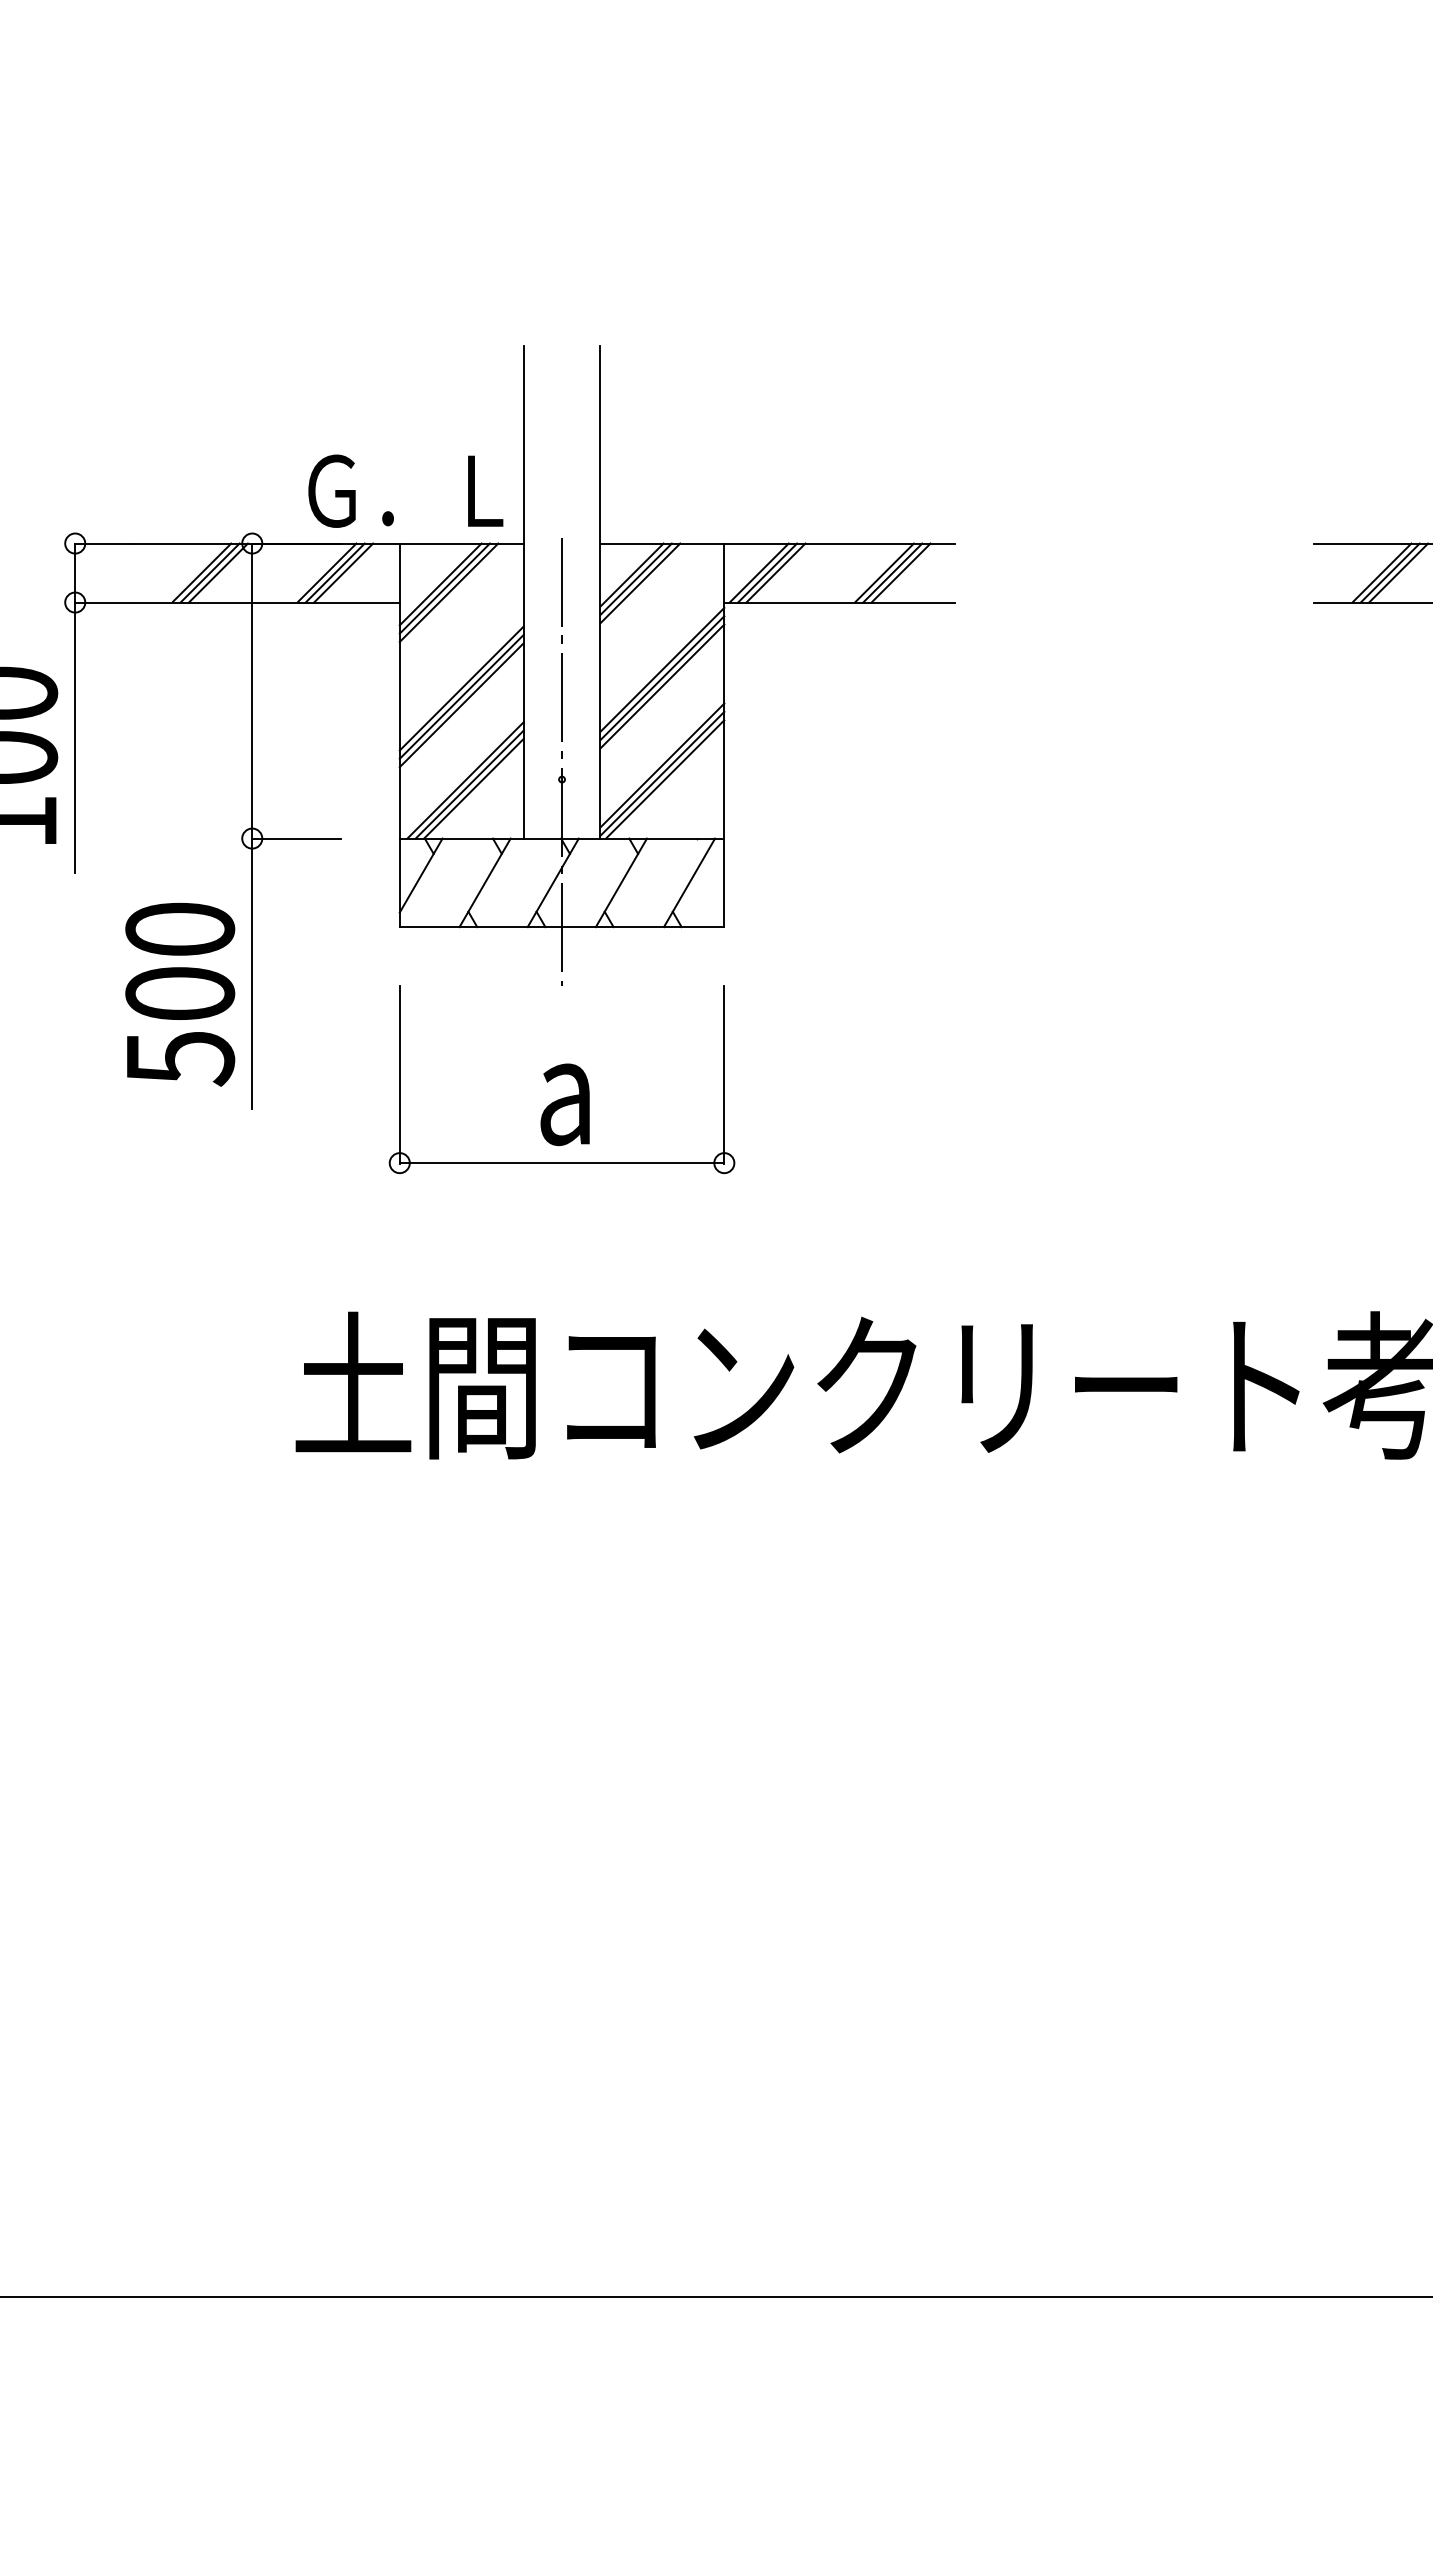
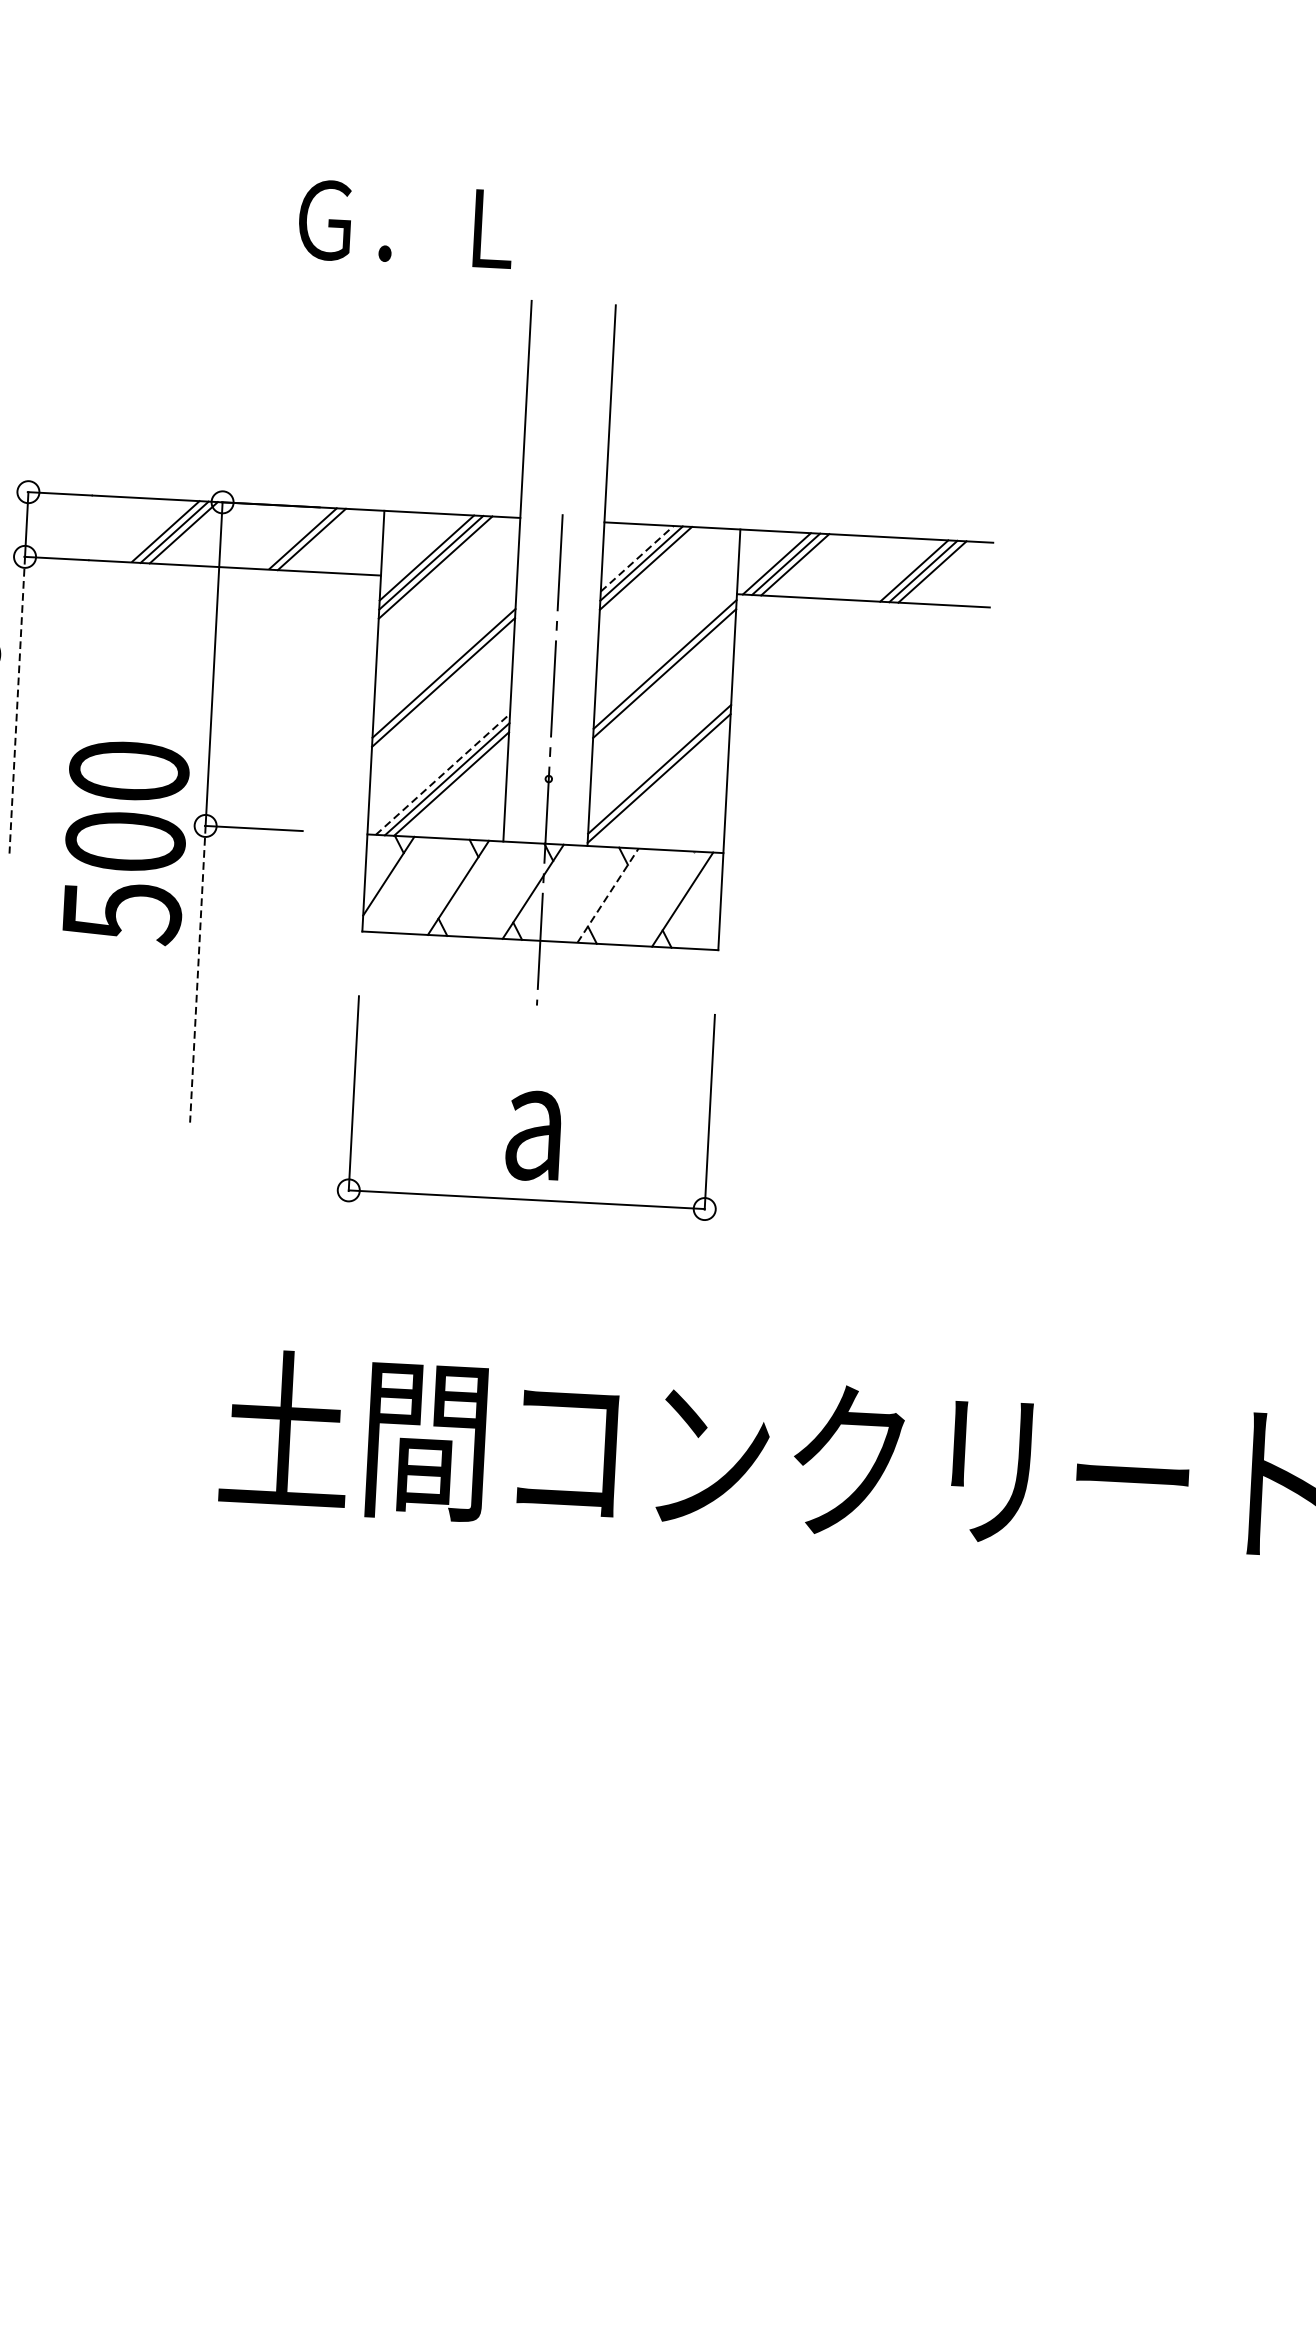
text: (405, 490) -> (405, 223), moved
line: (343, 572) -> (321, 539), removed
line: (631, 575) -> (636, 559), solid -> dashed
line: (662, 686) -> (664, 682), removed
line: (461, 705) -> (442, 692), removed
line: (75, 738) -> (17, 706), solid -> dashed
line: (665, 779) -> (662, 784), removed
line: (465, 780) -> (442, 774), solid -> dashed
line: (621, 882) -> (608, 895), solid -> dashed
line: (252, 974) -> (198, 975), solid -> dashed
text: (180, 994) -> (125, 842), moved

